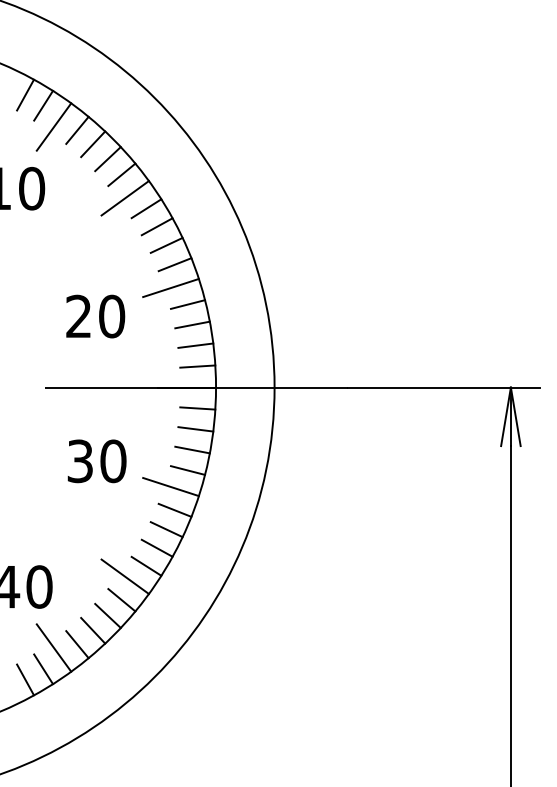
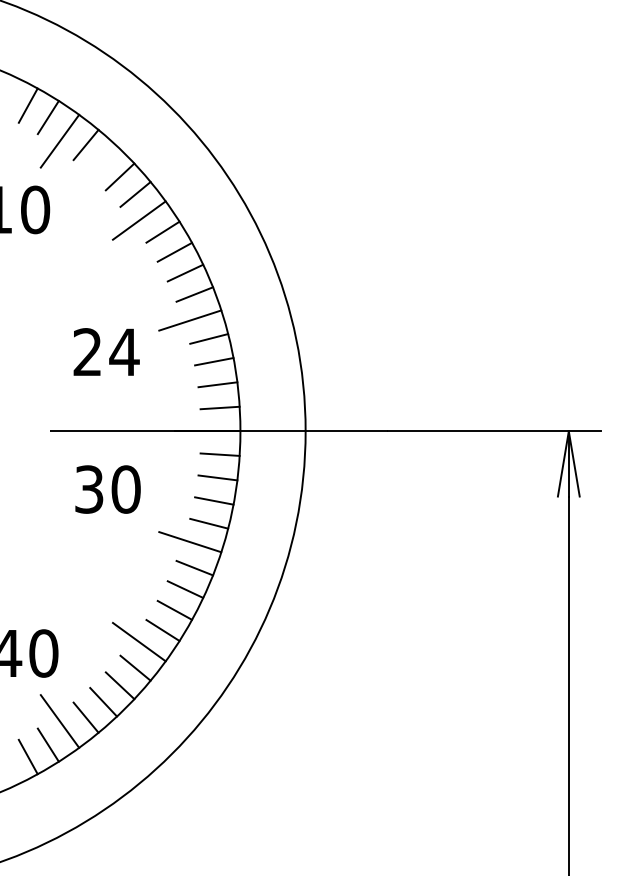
line: (93, 144) -> (103, 160), removed
text: (111, 316) -> (124, 352), 20 -> 24
text: (96, 461) -> (107, 489), moved

